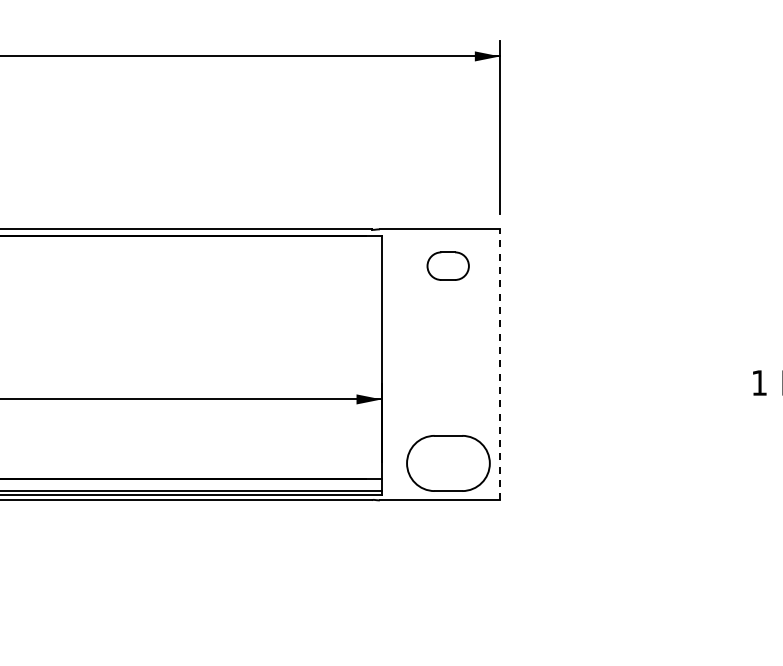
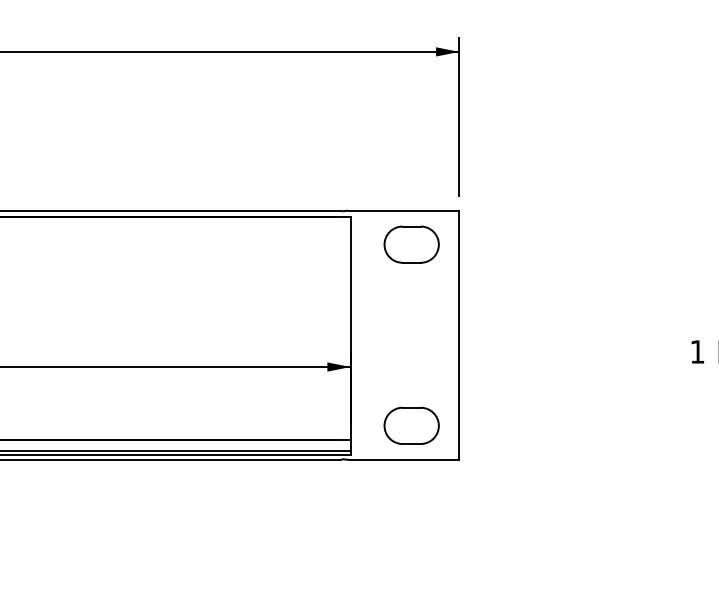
part: (447, 265) -> (410, 243), size x1.43
line: (500, 364) -> (459, 334), dashed -> solid
part: (447, 463) -> (410, 425), size x0.71

